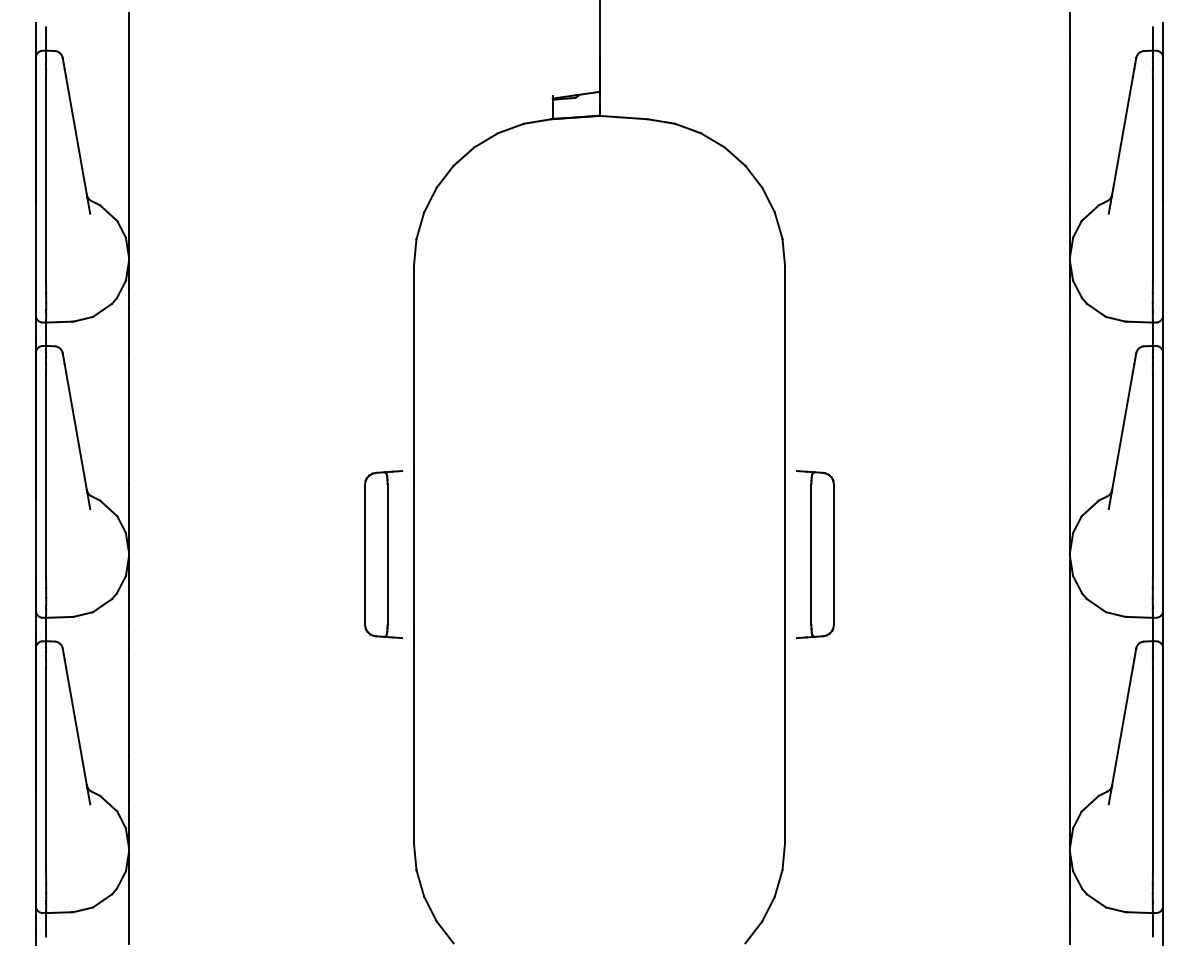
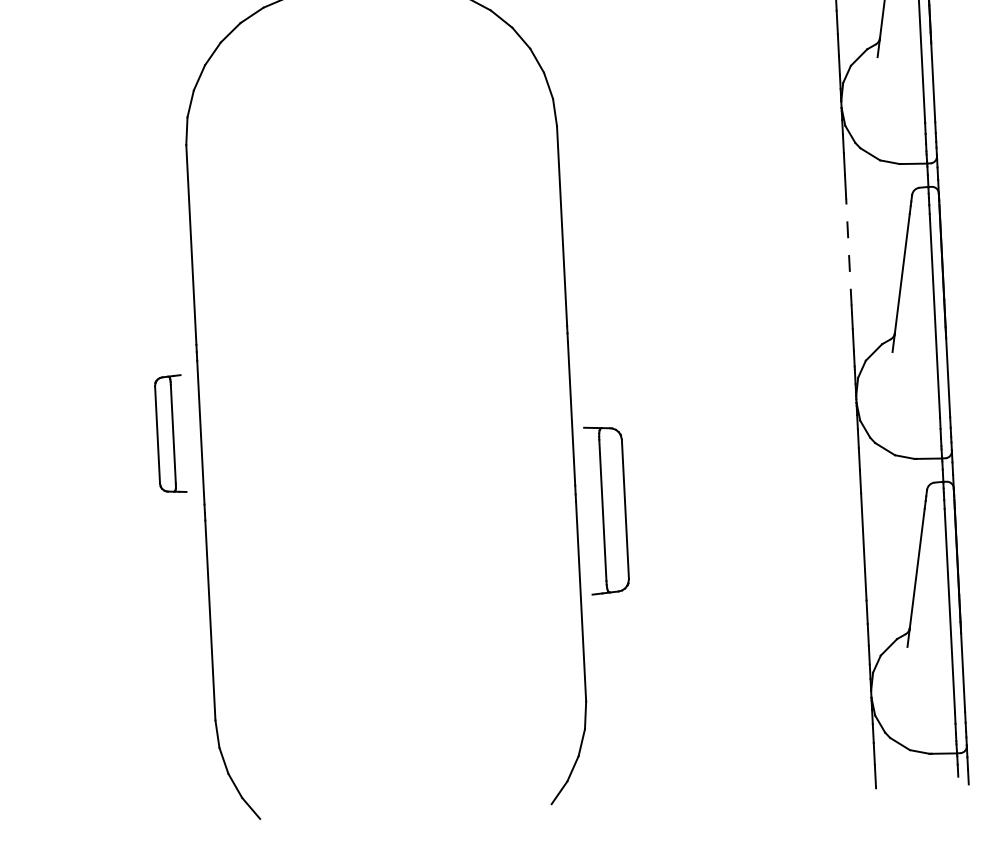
line: (1070, 406) -> (849, 251), solid -> dashed
part: (383, 554) -> (170, 434), size x0.7
part: (815, 554) -> (606, 510), moved

